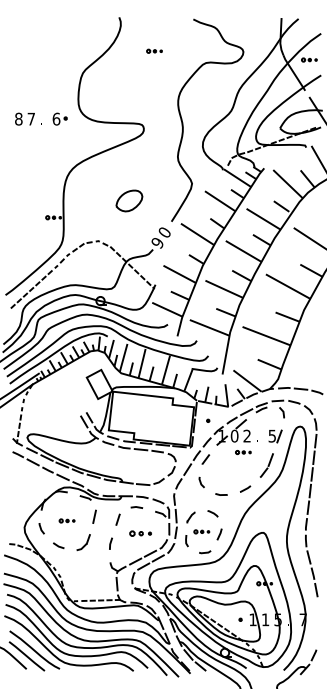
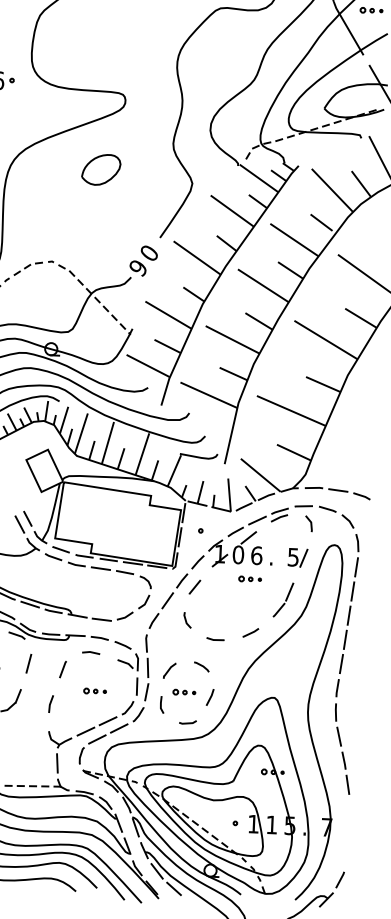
part: (129, 200) -> (101, 169), moved
text: (247, 435) -> (257, 554), 2 -> 6
part: (140, 533) -> (94, 690), size x0.71

